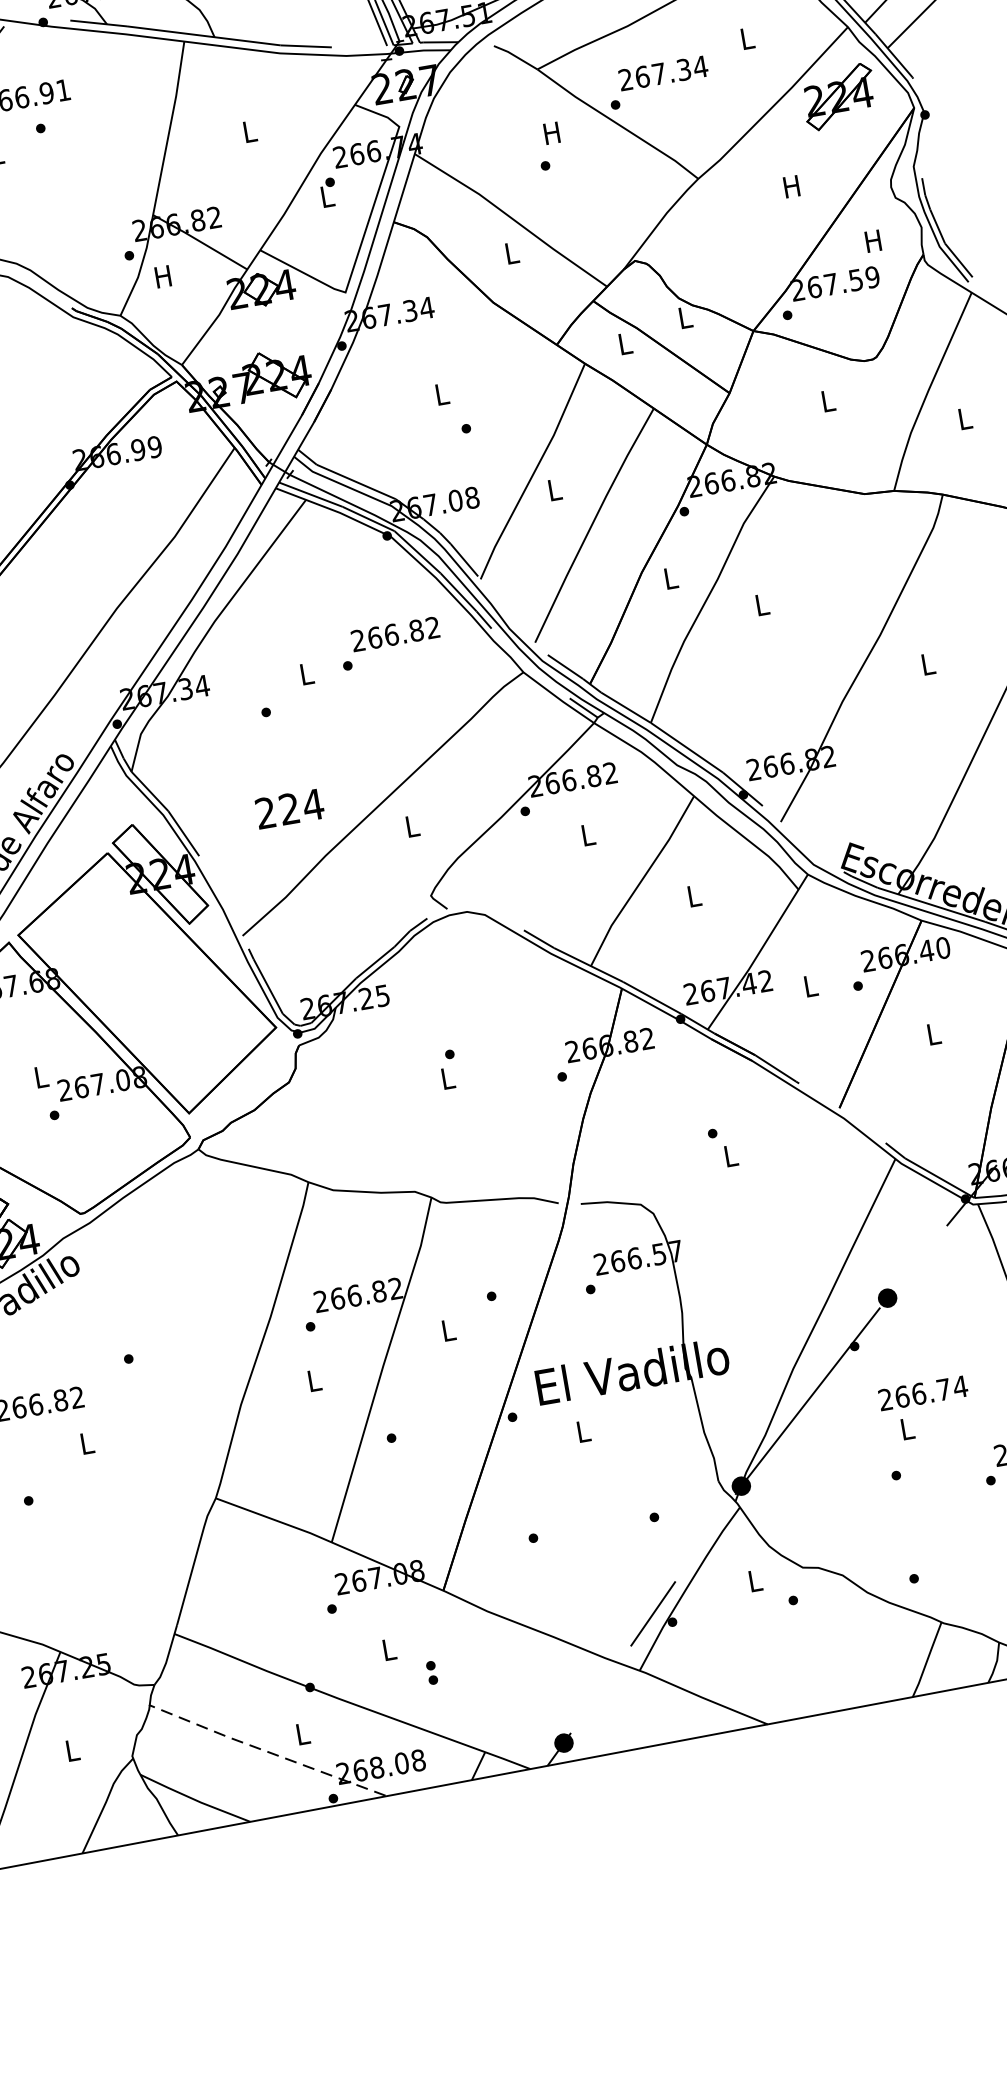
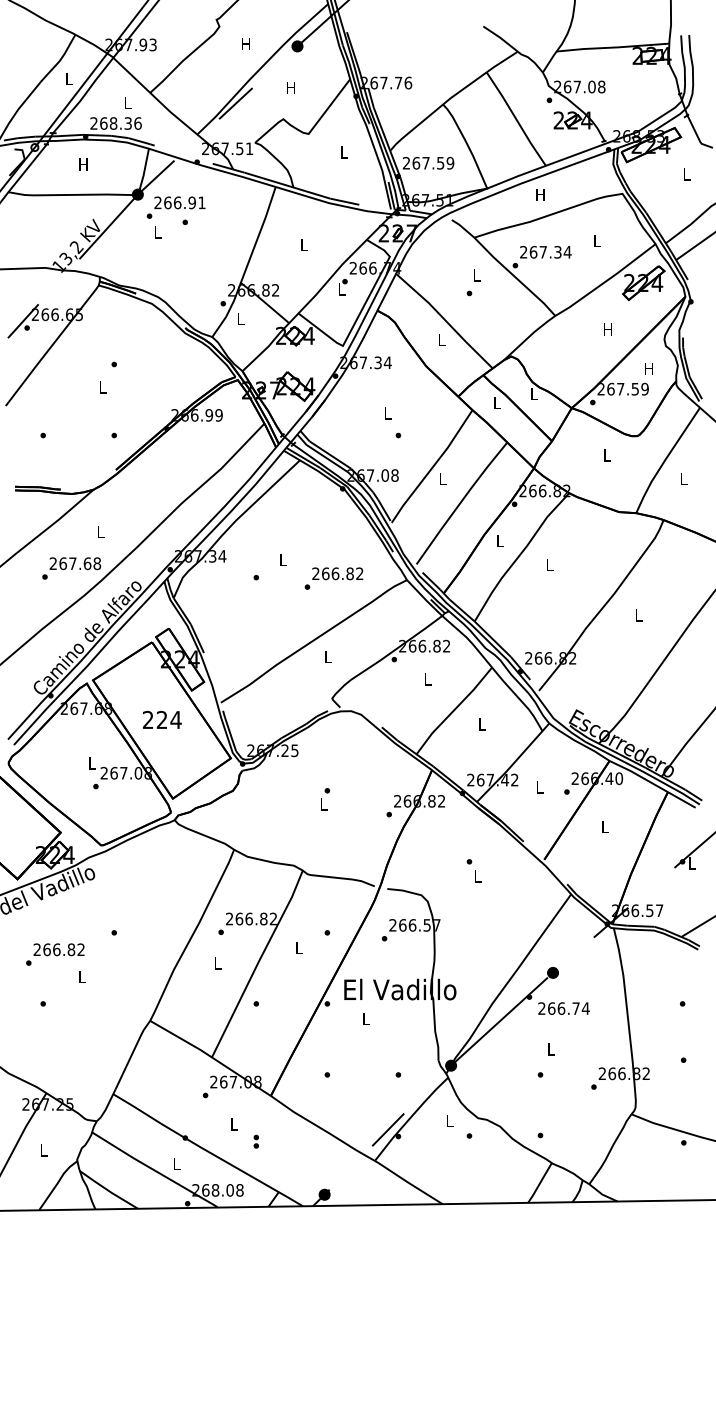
text: (552, 133) -> (476, 275), H -> L
text: (163, 275) -> (240, 318), H -> L
text: (389, 643) -> (333, 578), moved
text: (290, 808) -> (162, 719), moved
text: (922, 1393) -> (563, 1008), moved
line: (265, 1750) -> (153, 1169), dashed -> solid

